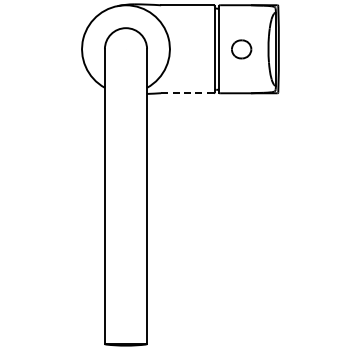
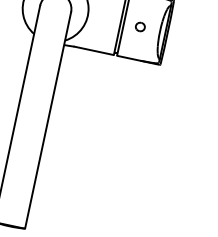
part: (241, 48) -> (140, 26), size x0.62
line: (187, 93) -> (93, 51), dashed -> solid

